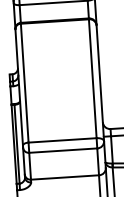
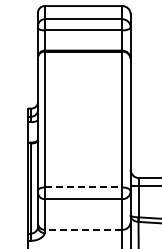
line: (62, 140) -> (83, 187), solid -> dashed
line: (64, 177) -> (83, 229), solid -> dashed

